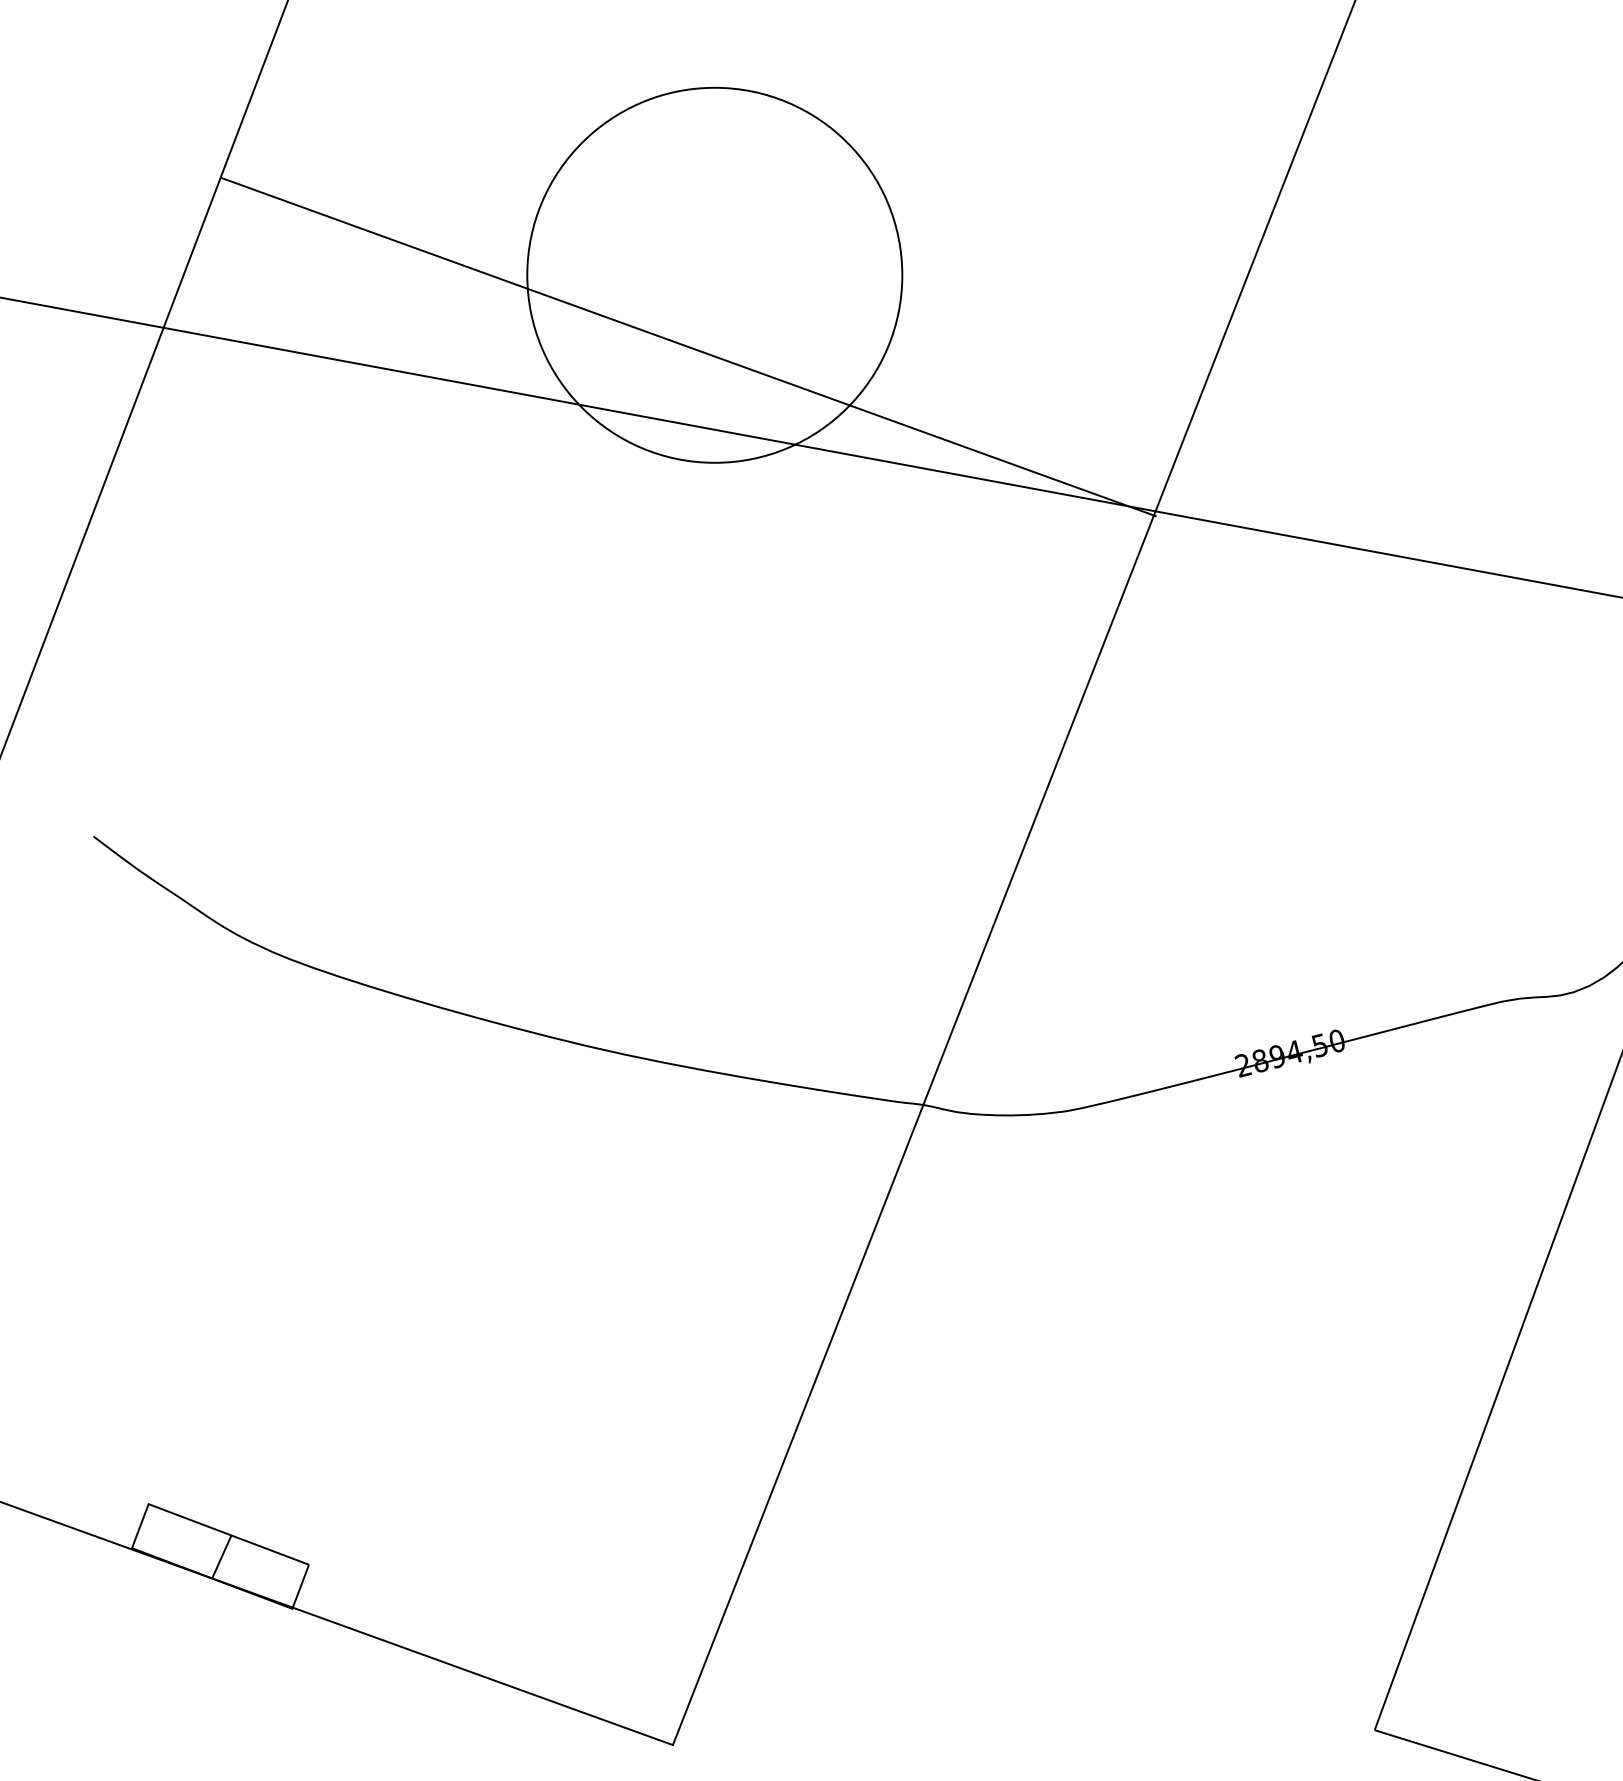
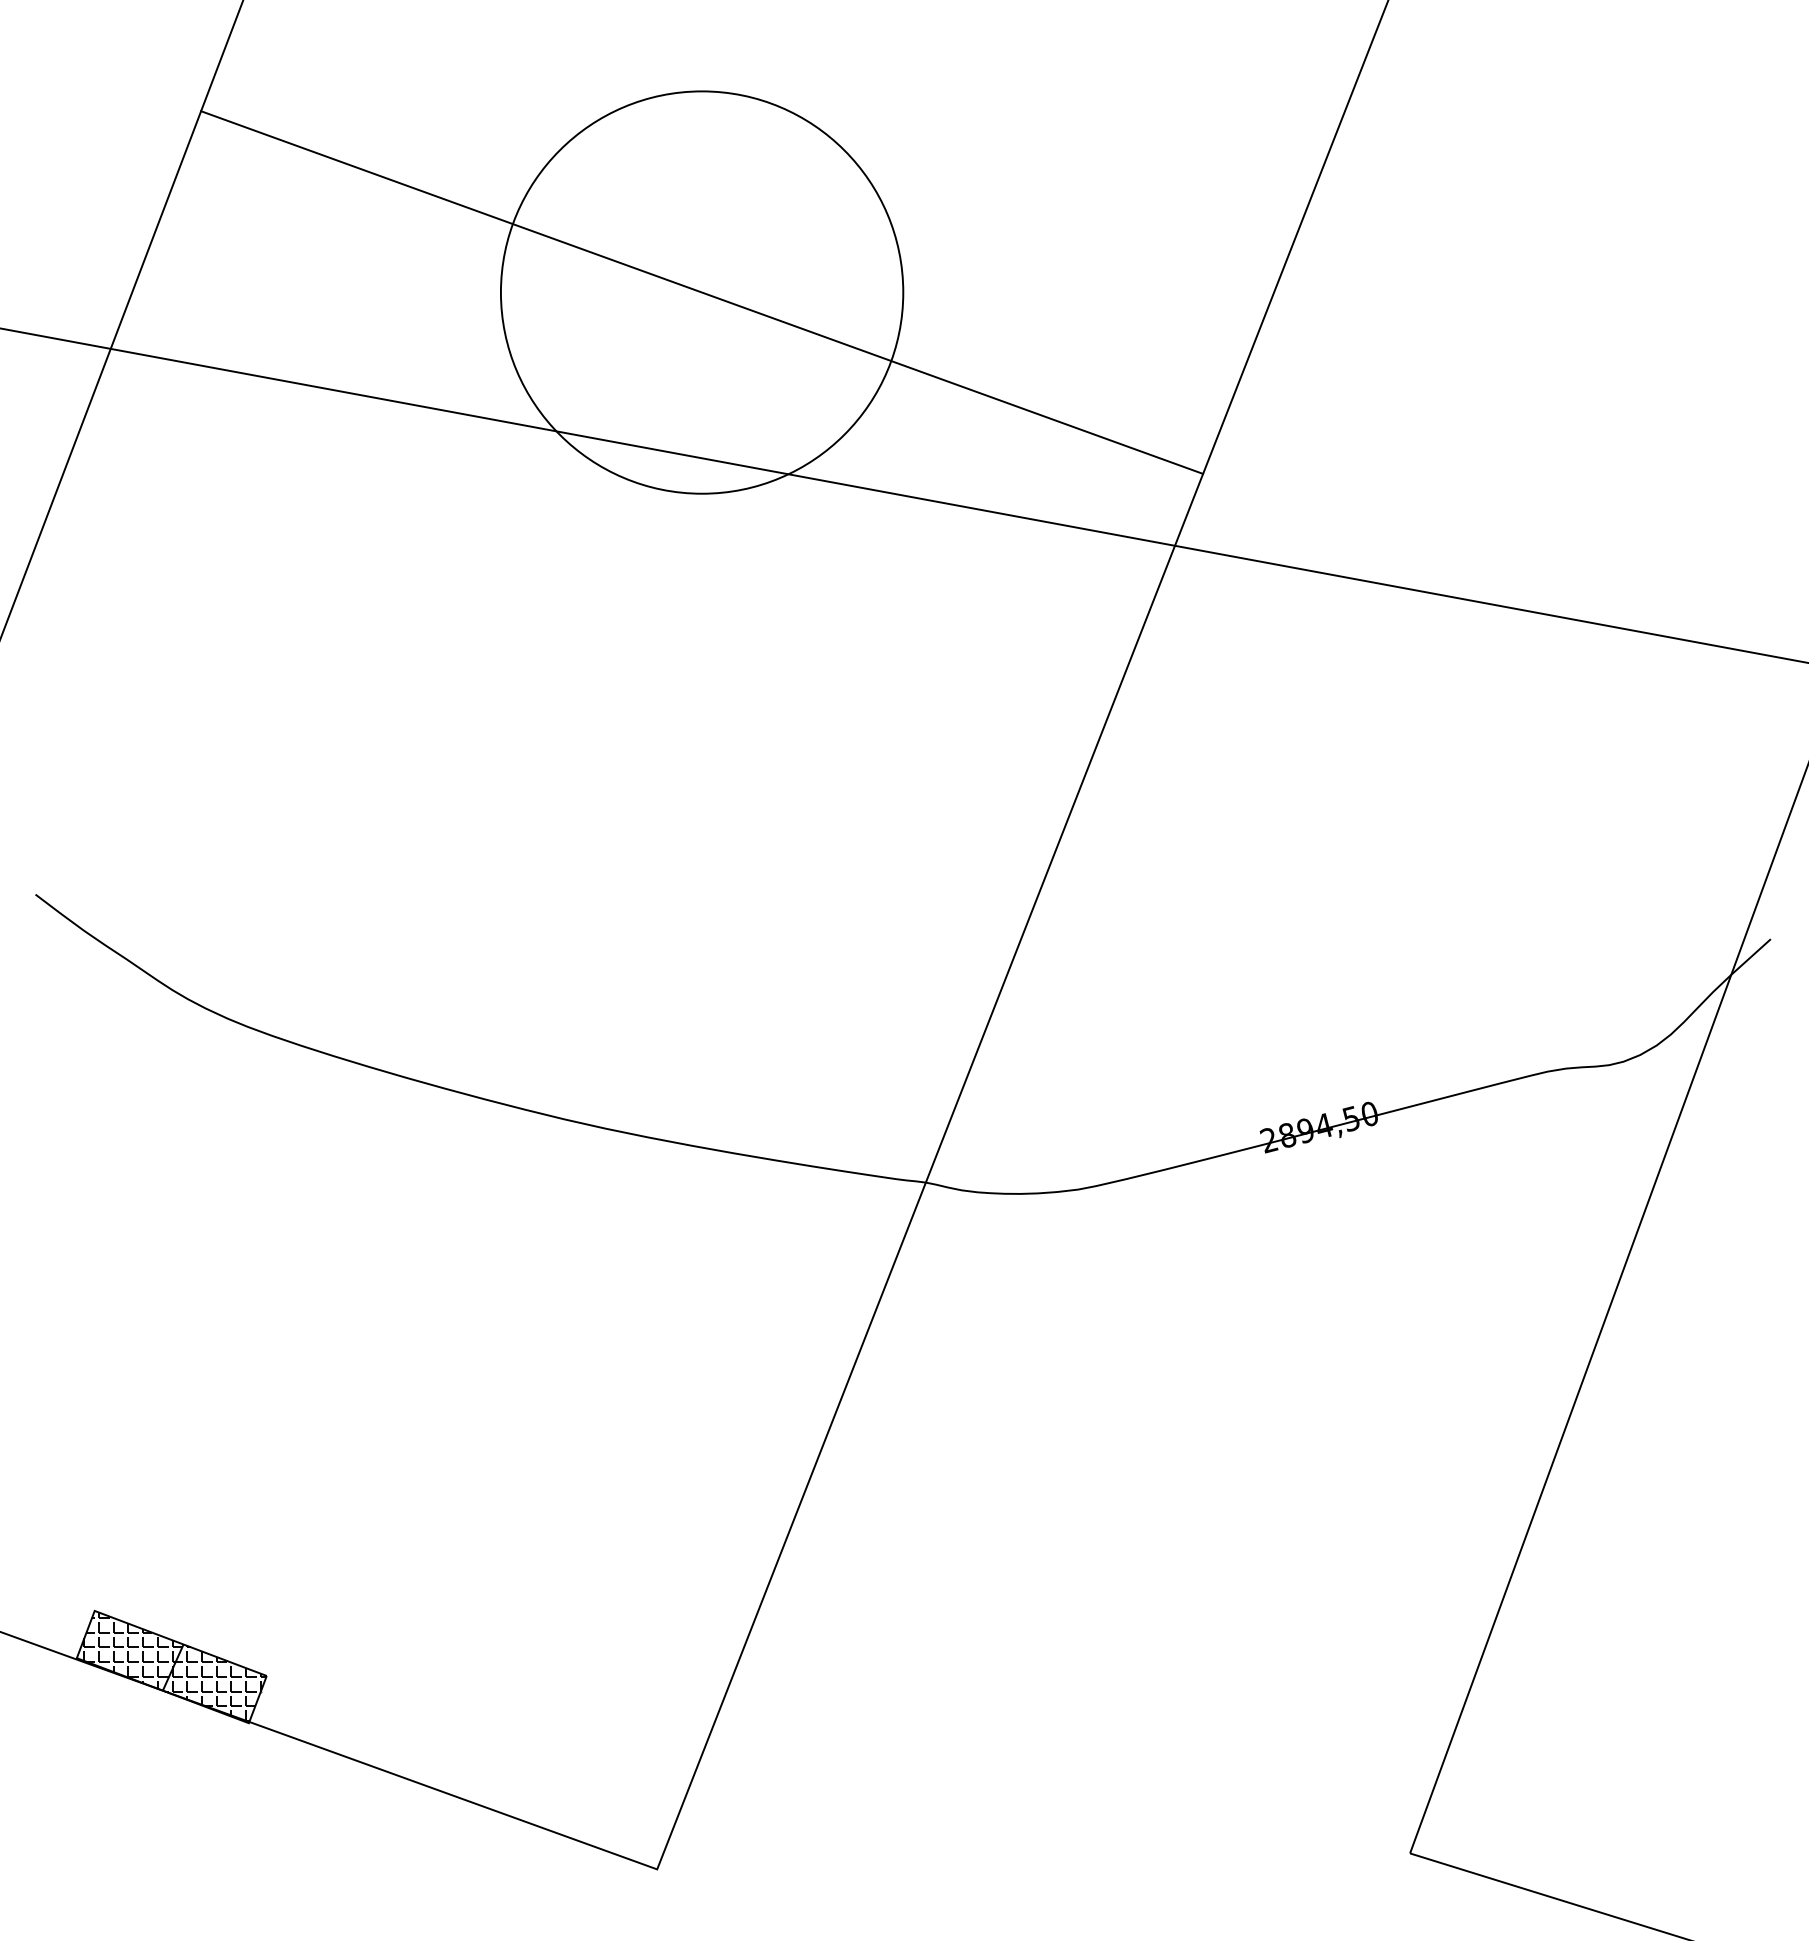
line: (689, 347) -> (702, 292), moved
hatch: (223, 1555) -> (175, 1666), added

